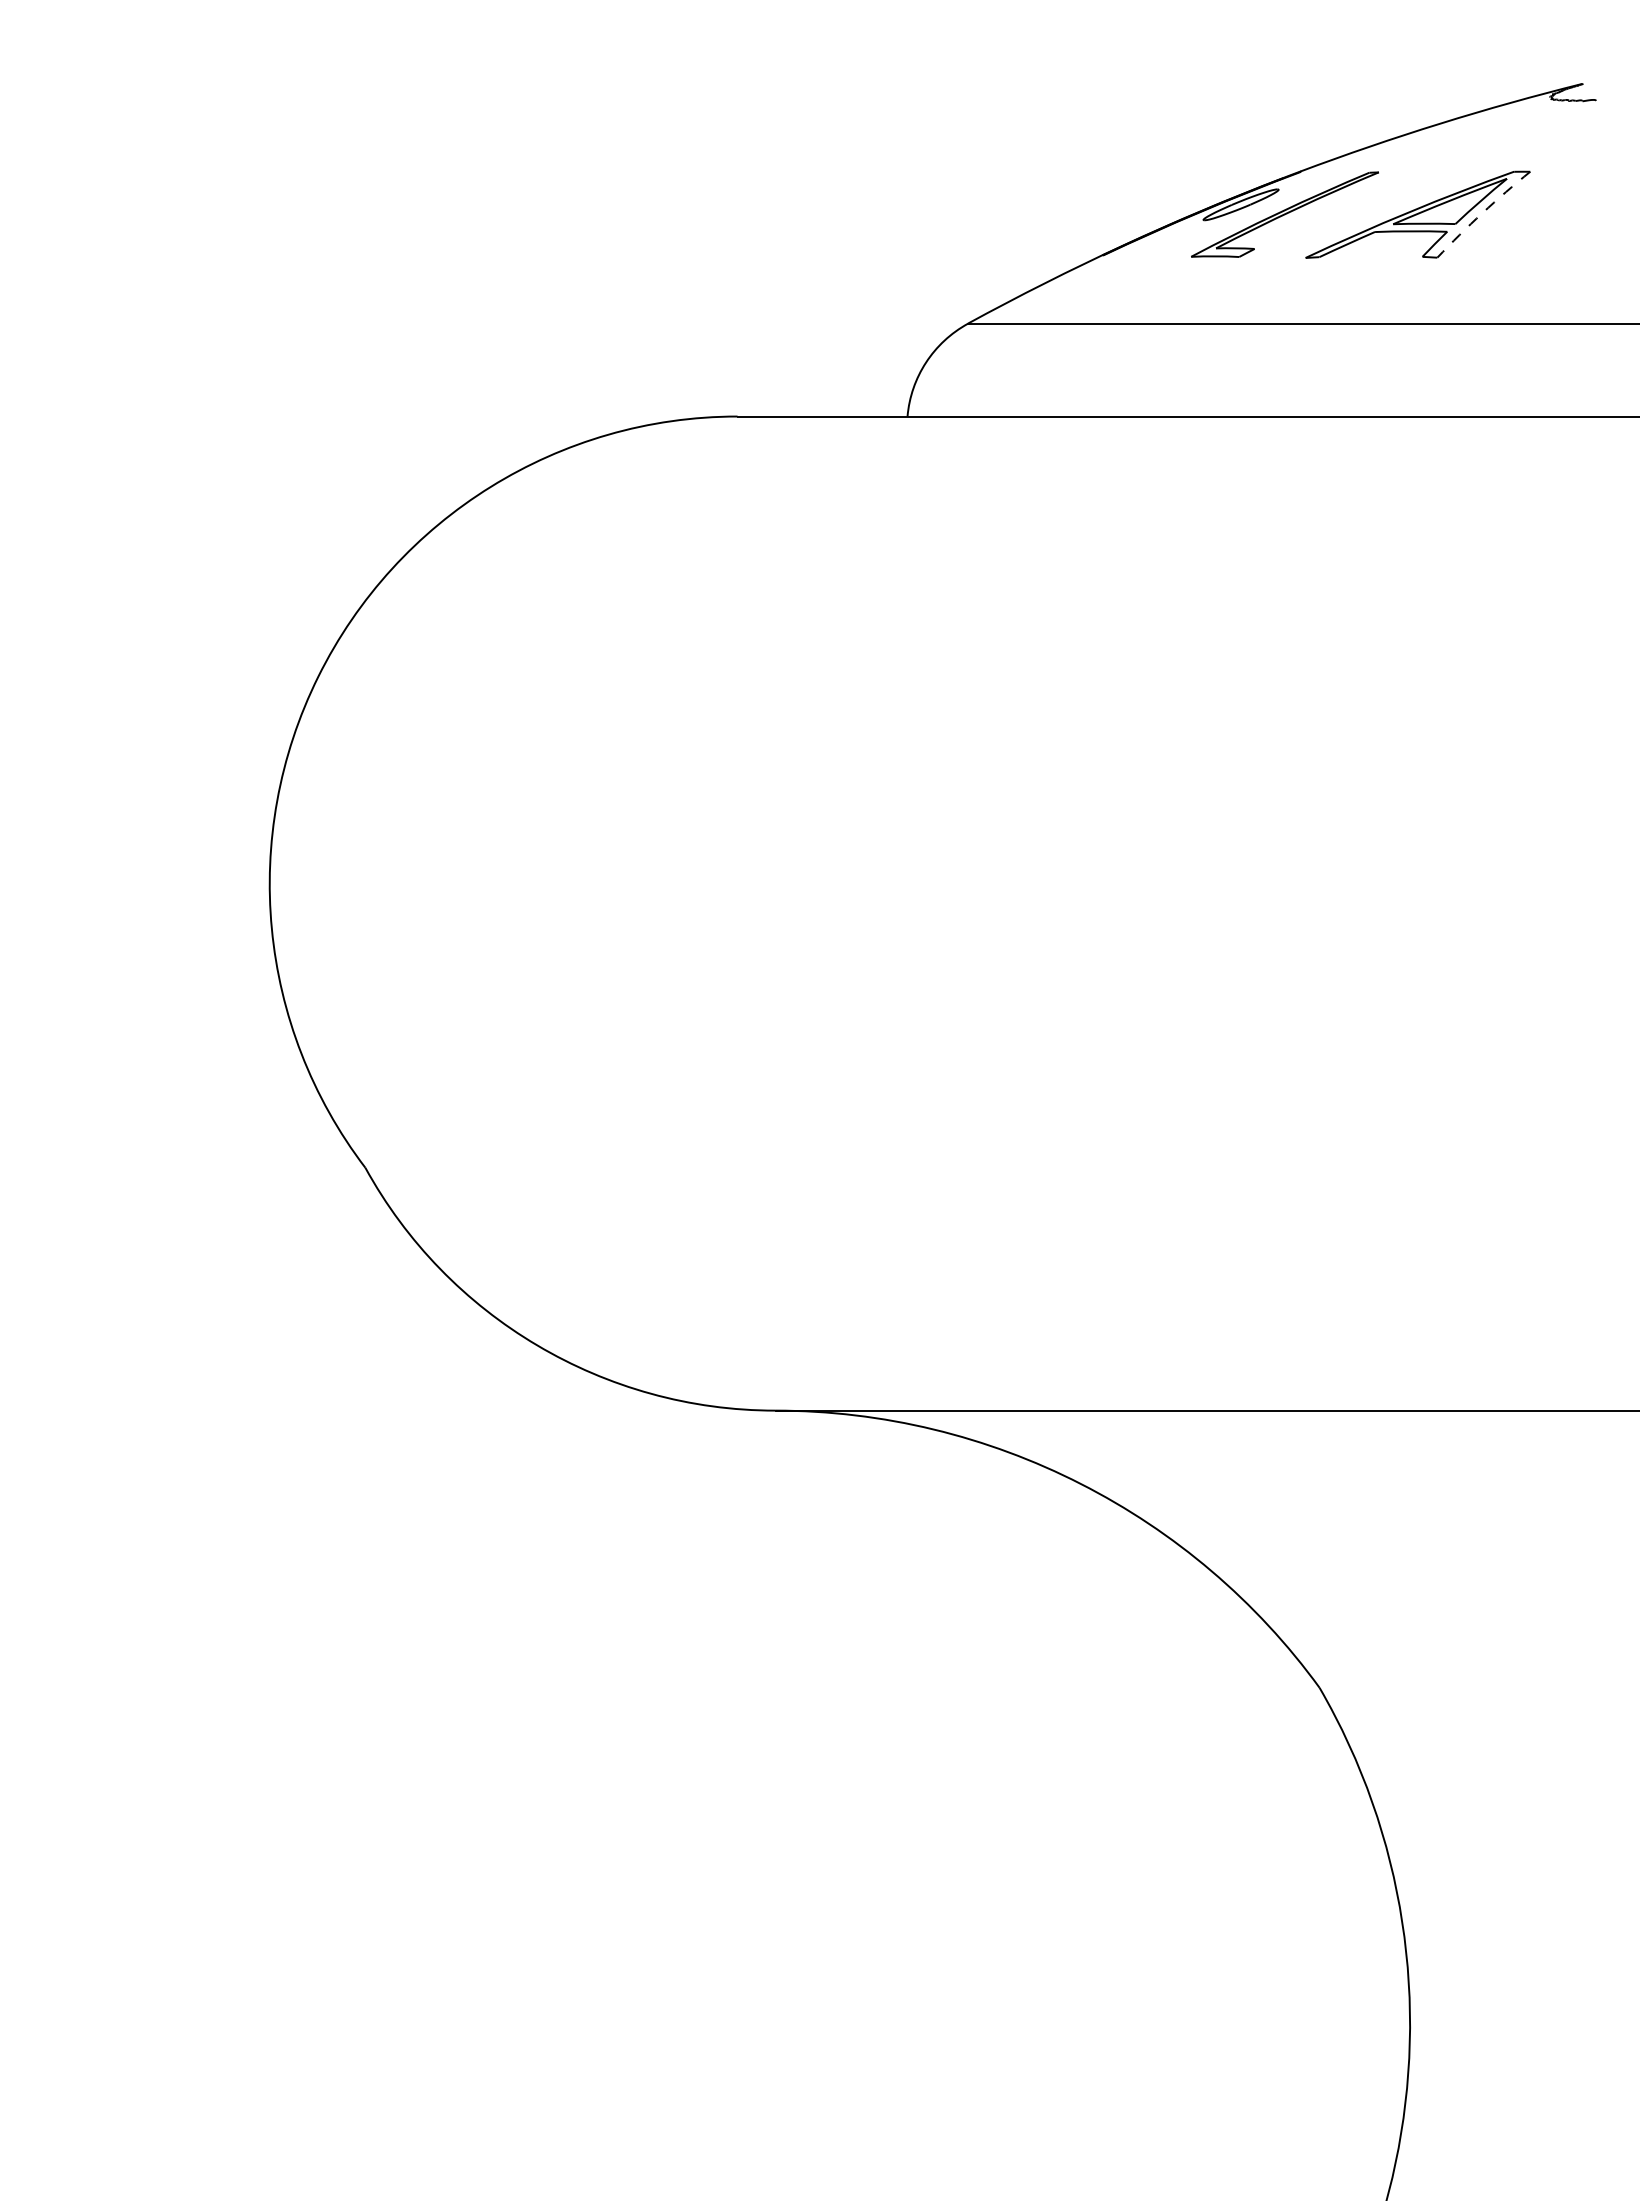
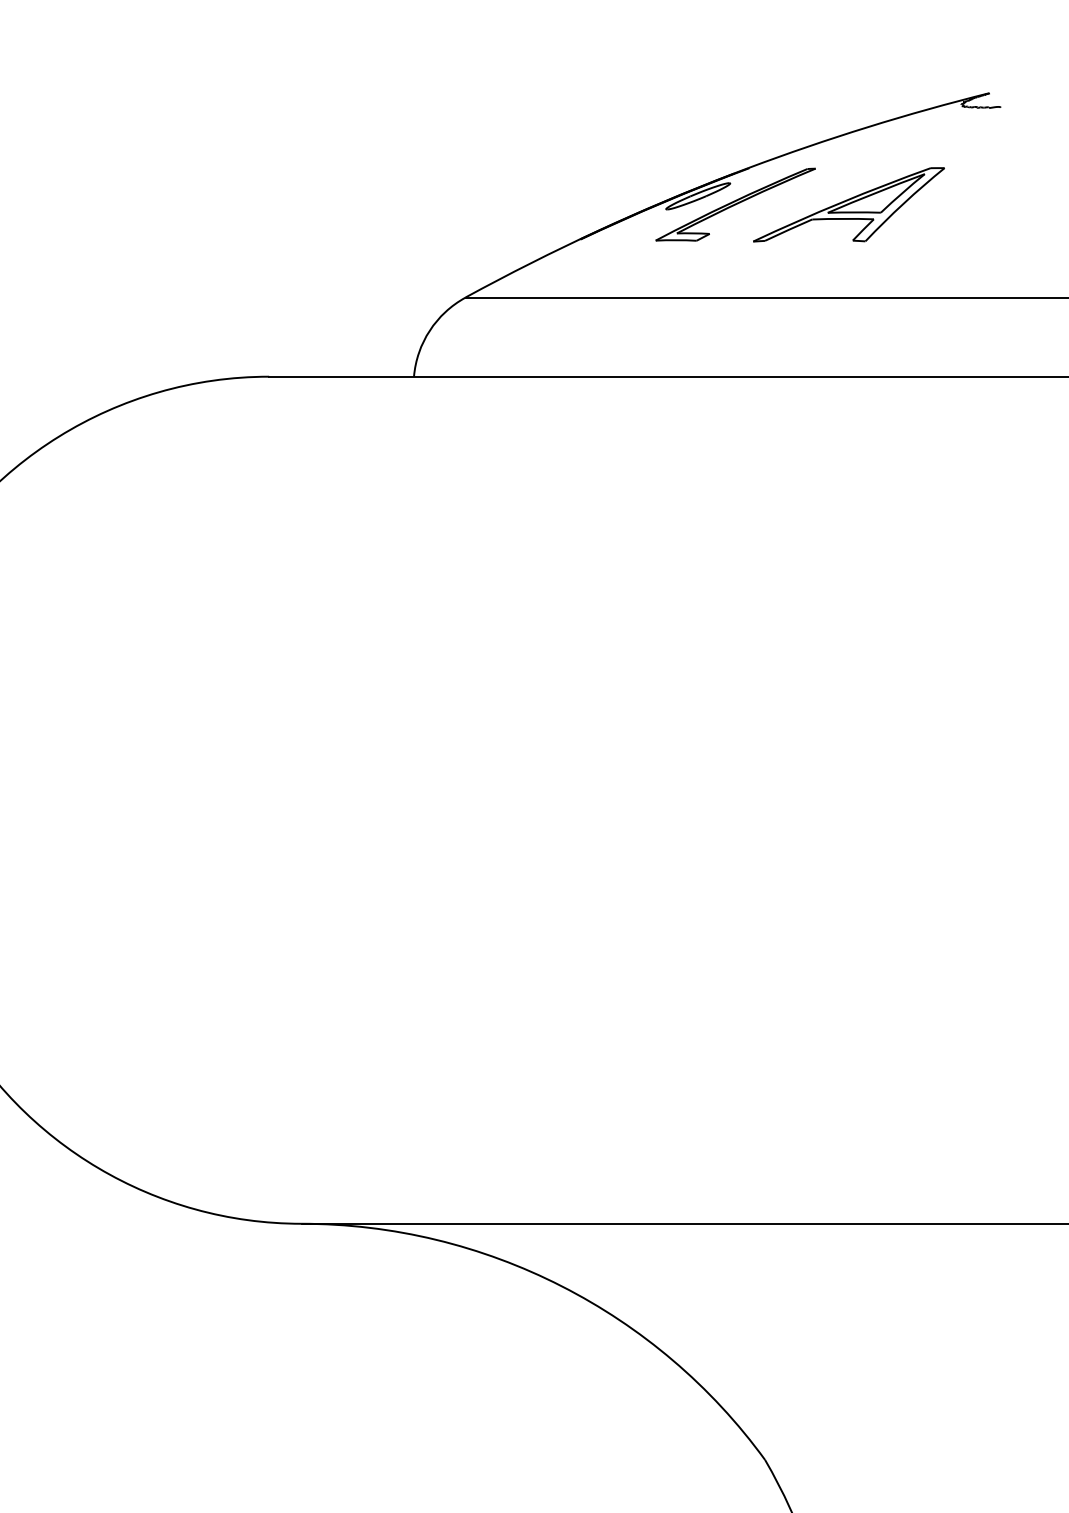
arc: (1482, 213) -> (903, 203), dashed -> solid

